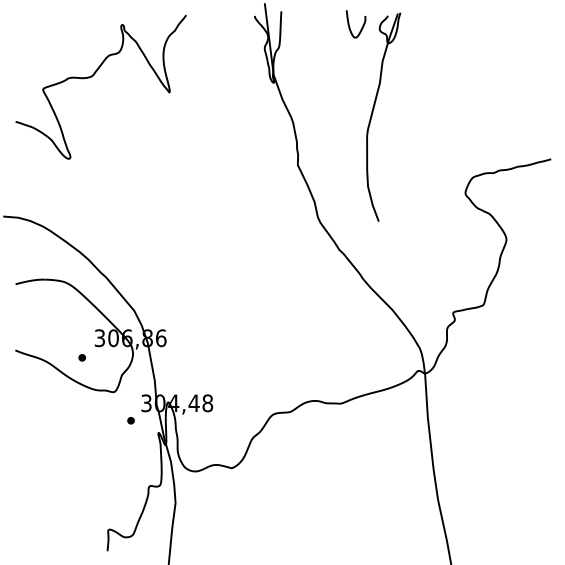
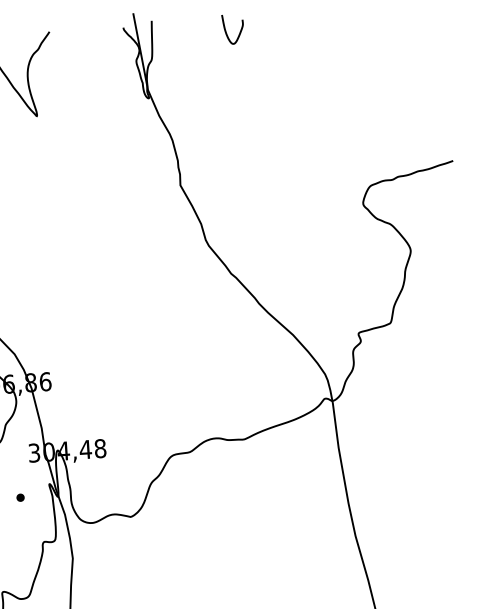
part: (373, 112) -> (258, 123), removed
part: (130, 420) -> (19, 497), moved

